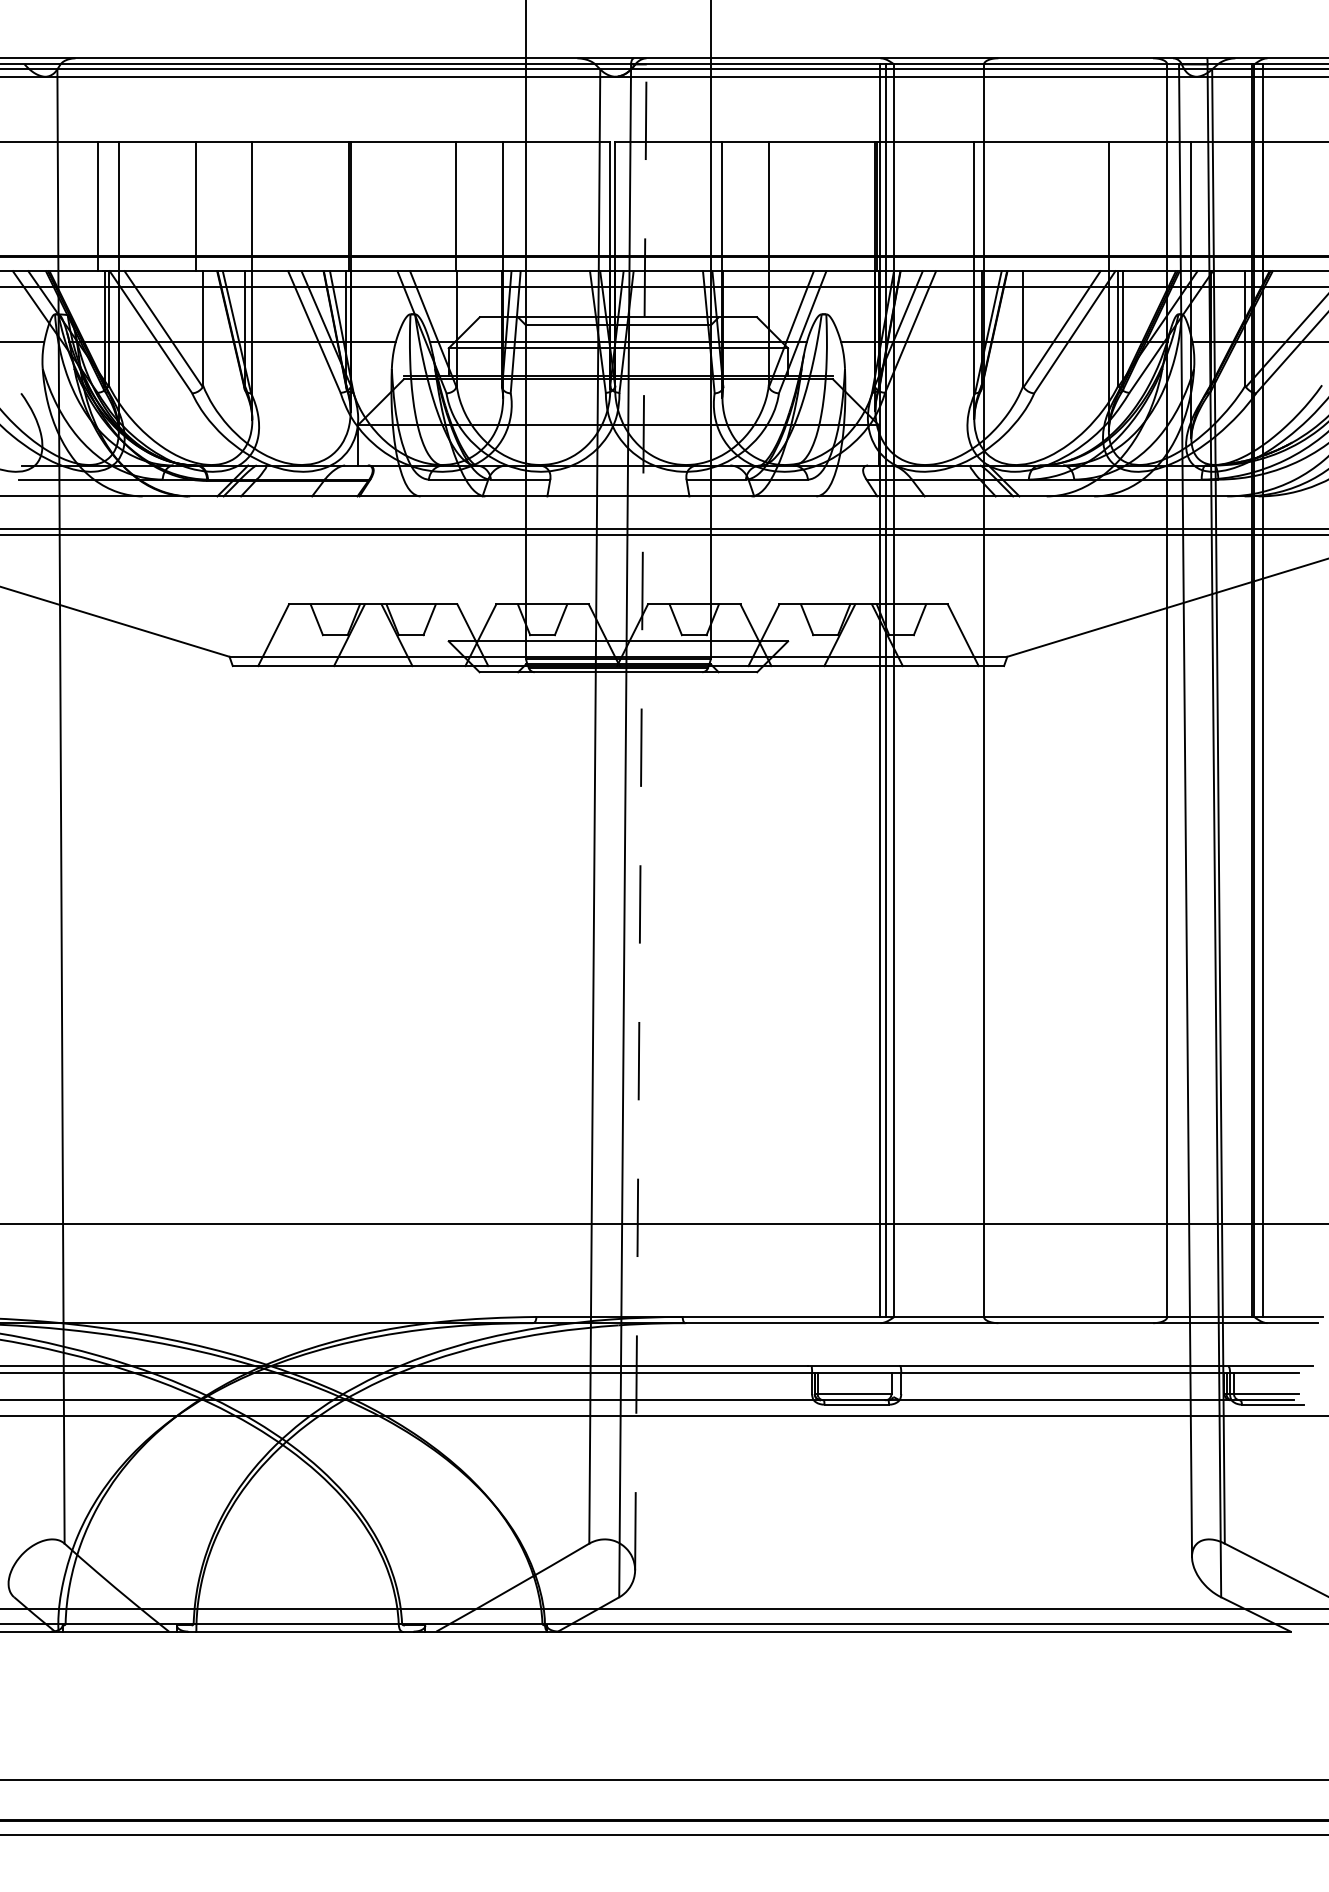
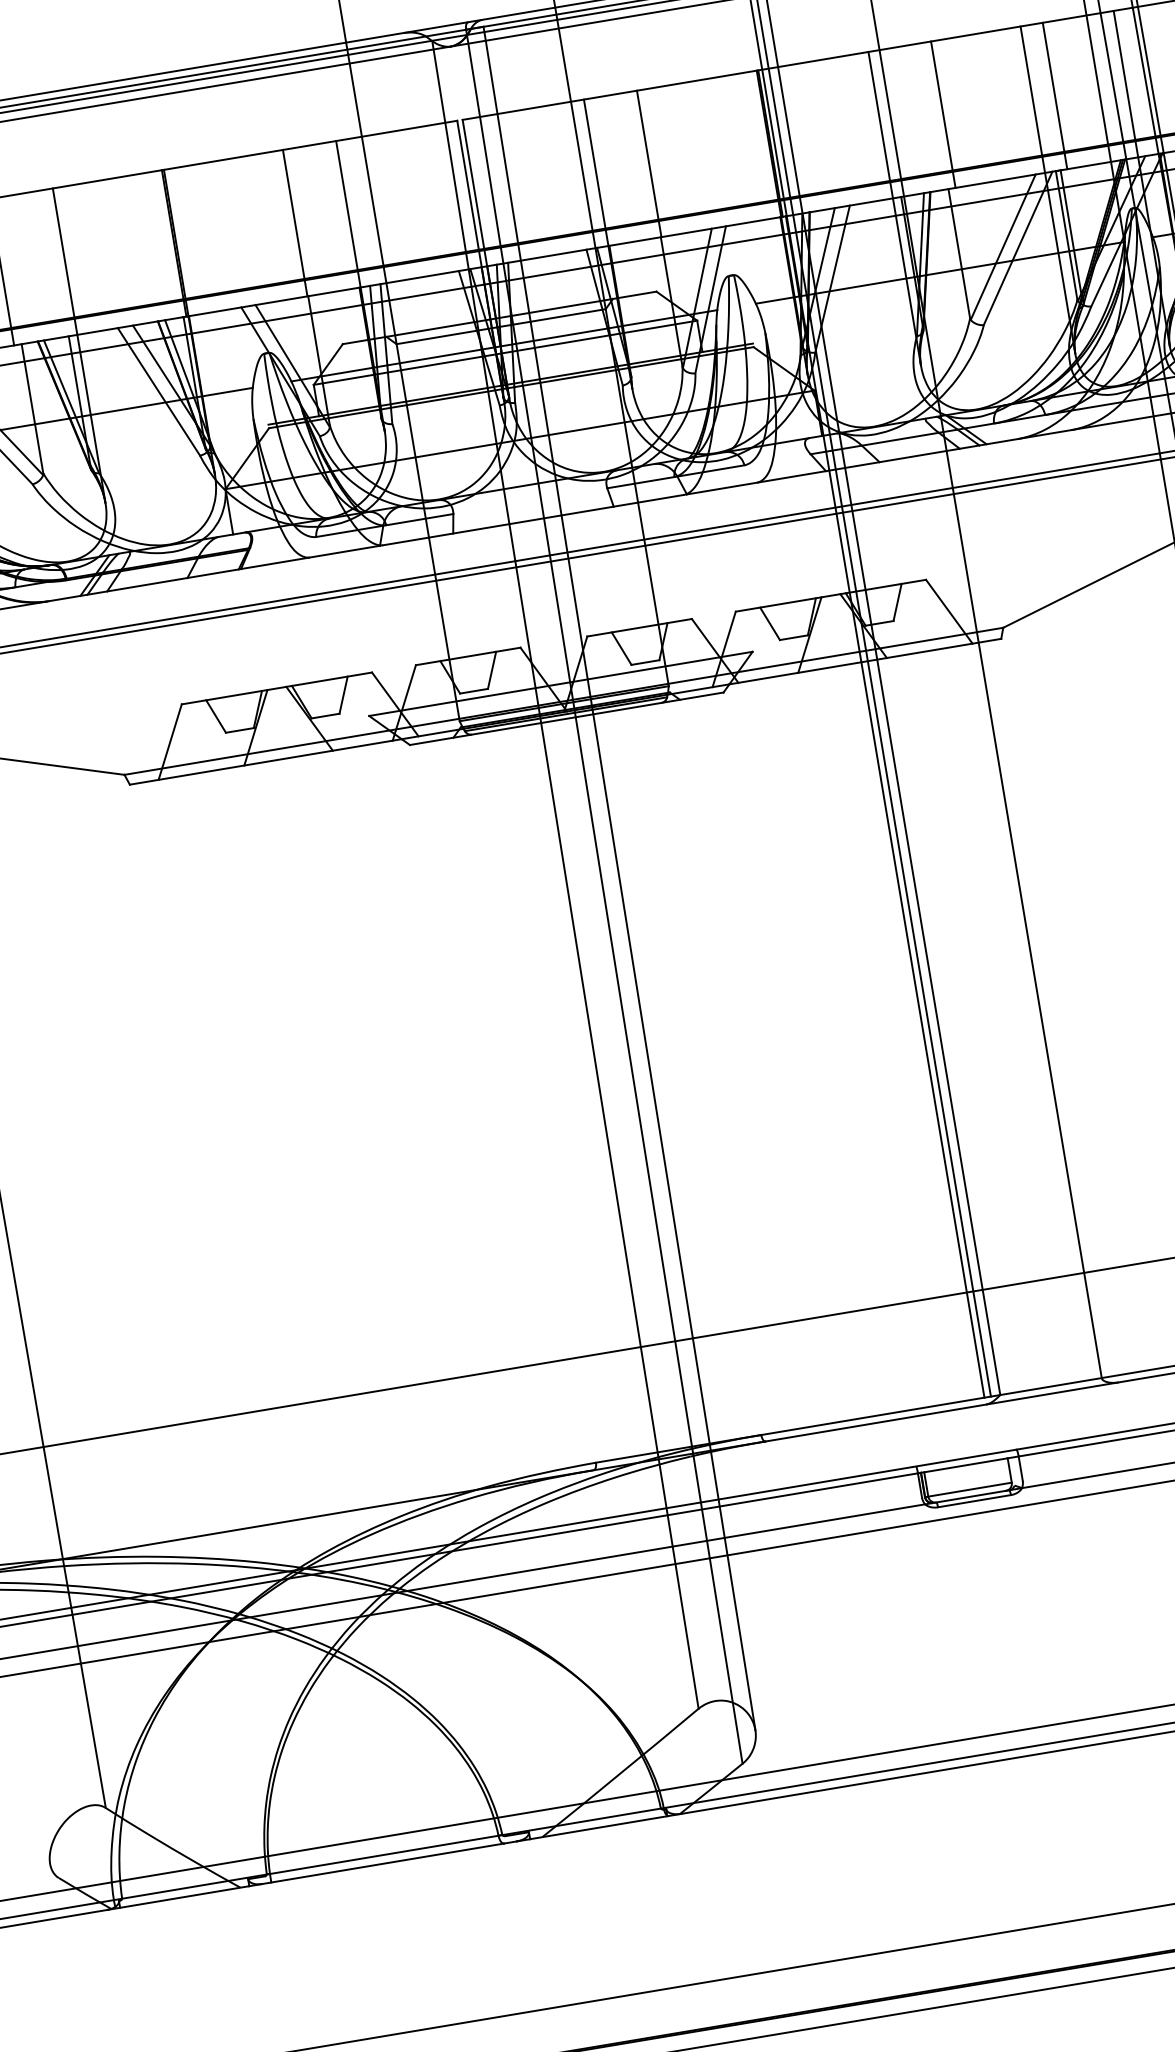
line: (1029, 206) -> (943, 114), added
line: (1128, 206) -> (1054, 96), added
line: (640, 816) -> (618, 877), dashed -> solid

